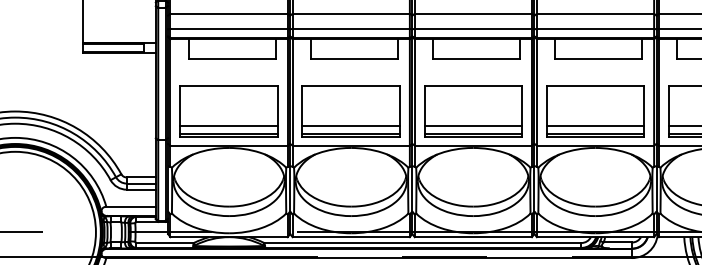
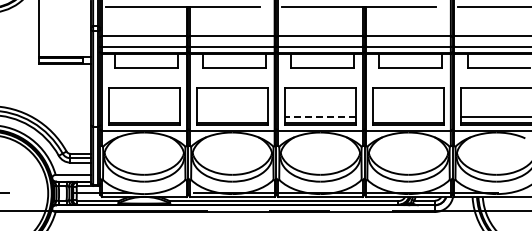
line: (229, 125) -> (144, 116), removed
line: (351, 125) -> (232, 116), removed
line: (472, 125) -> (319, 116), solid -> dashed
line: (595, 125) -> (408, 116), removed

